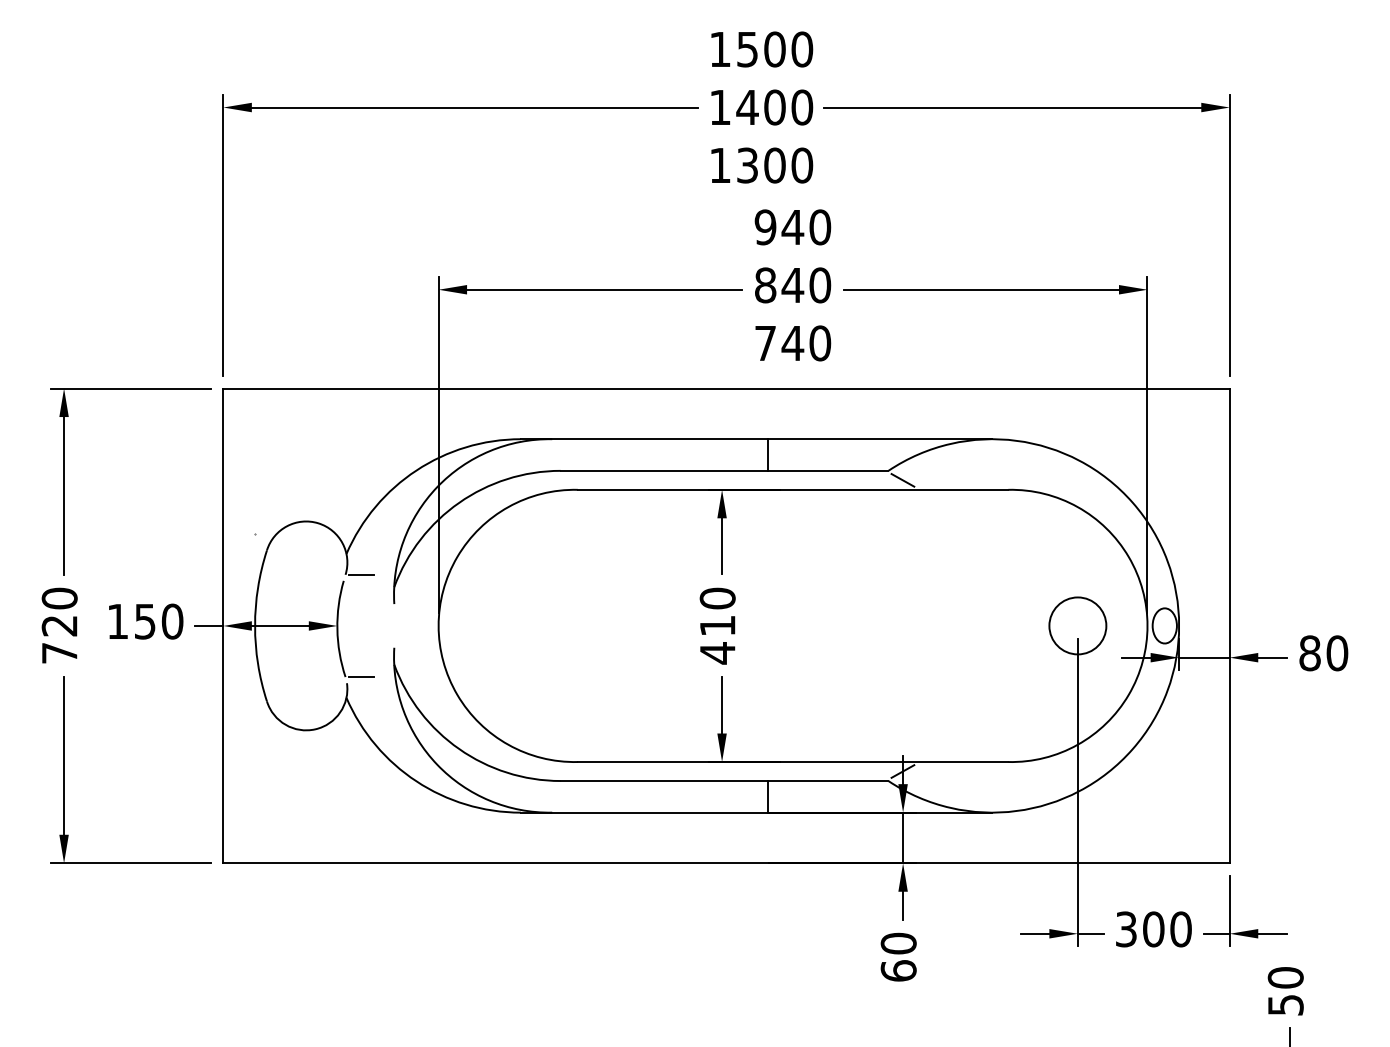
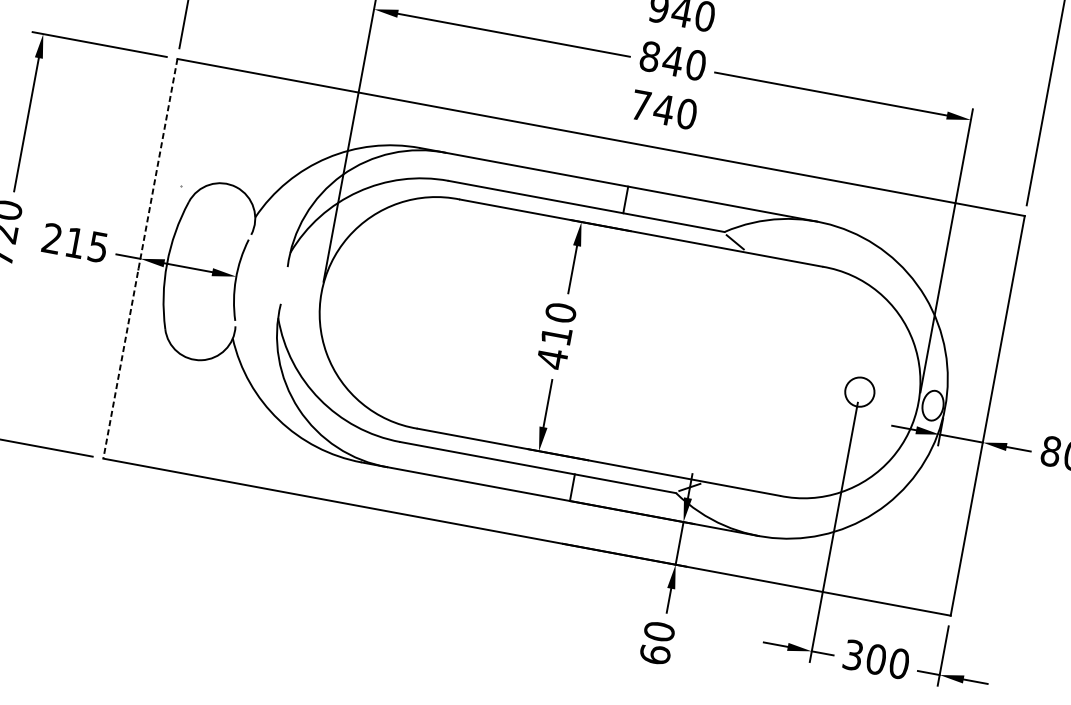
line: (361, 574) -> (264, 237), removed
text: (145, 621) -> (75, 242), 150 -> 215
circle: (1077, 625) -> (859, 391), size x0.6
line: (223, 626) -> (140, 259), solid -> dashed
line: (361, 677) -> (248, 323), removed

